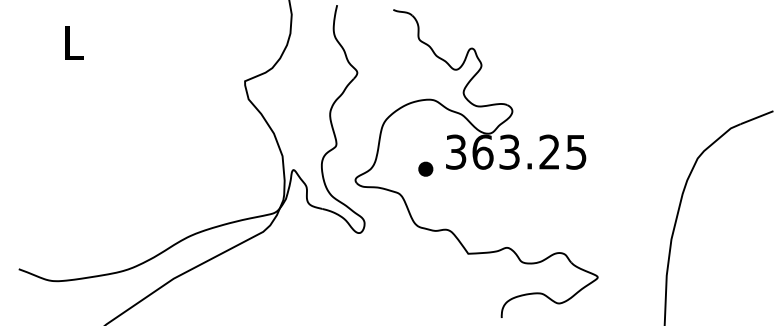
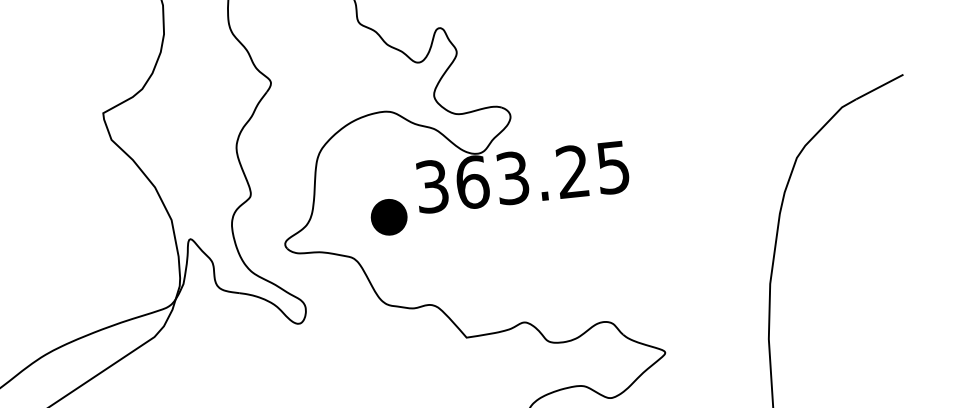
part: (425, 168) -> (388, 216), size x1.6

